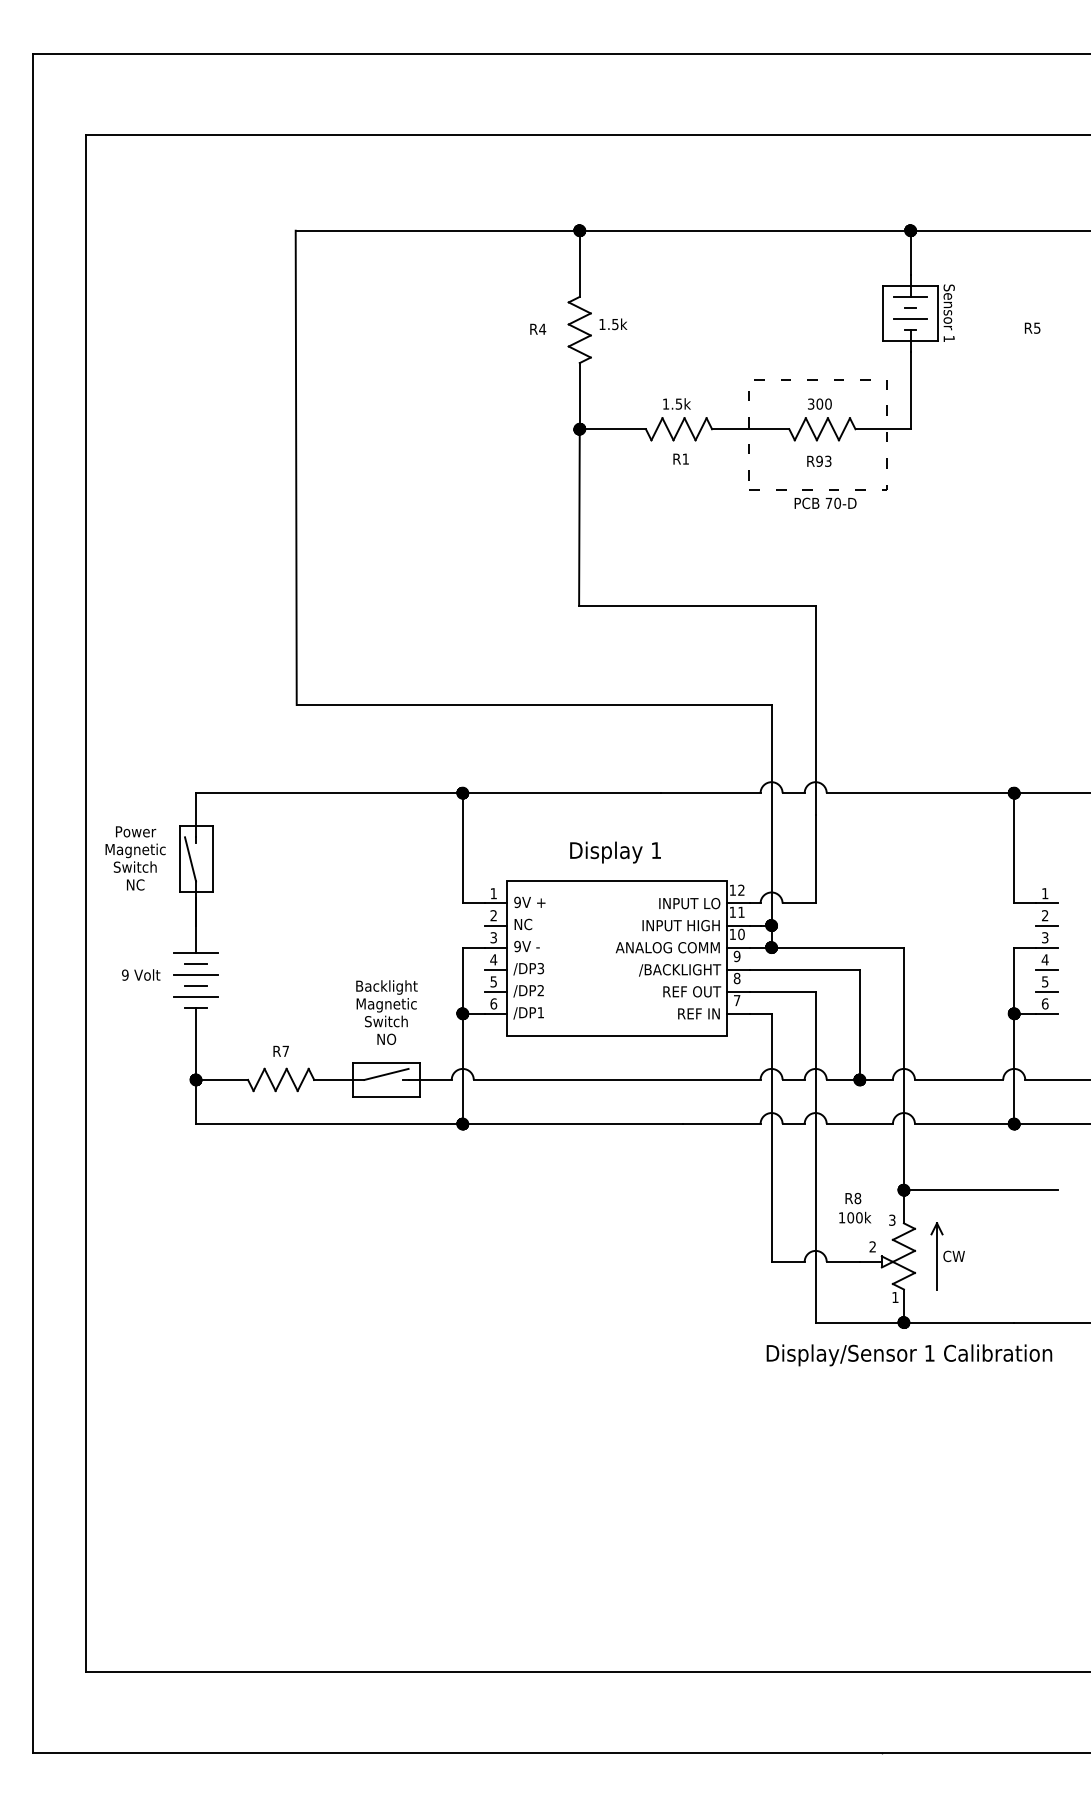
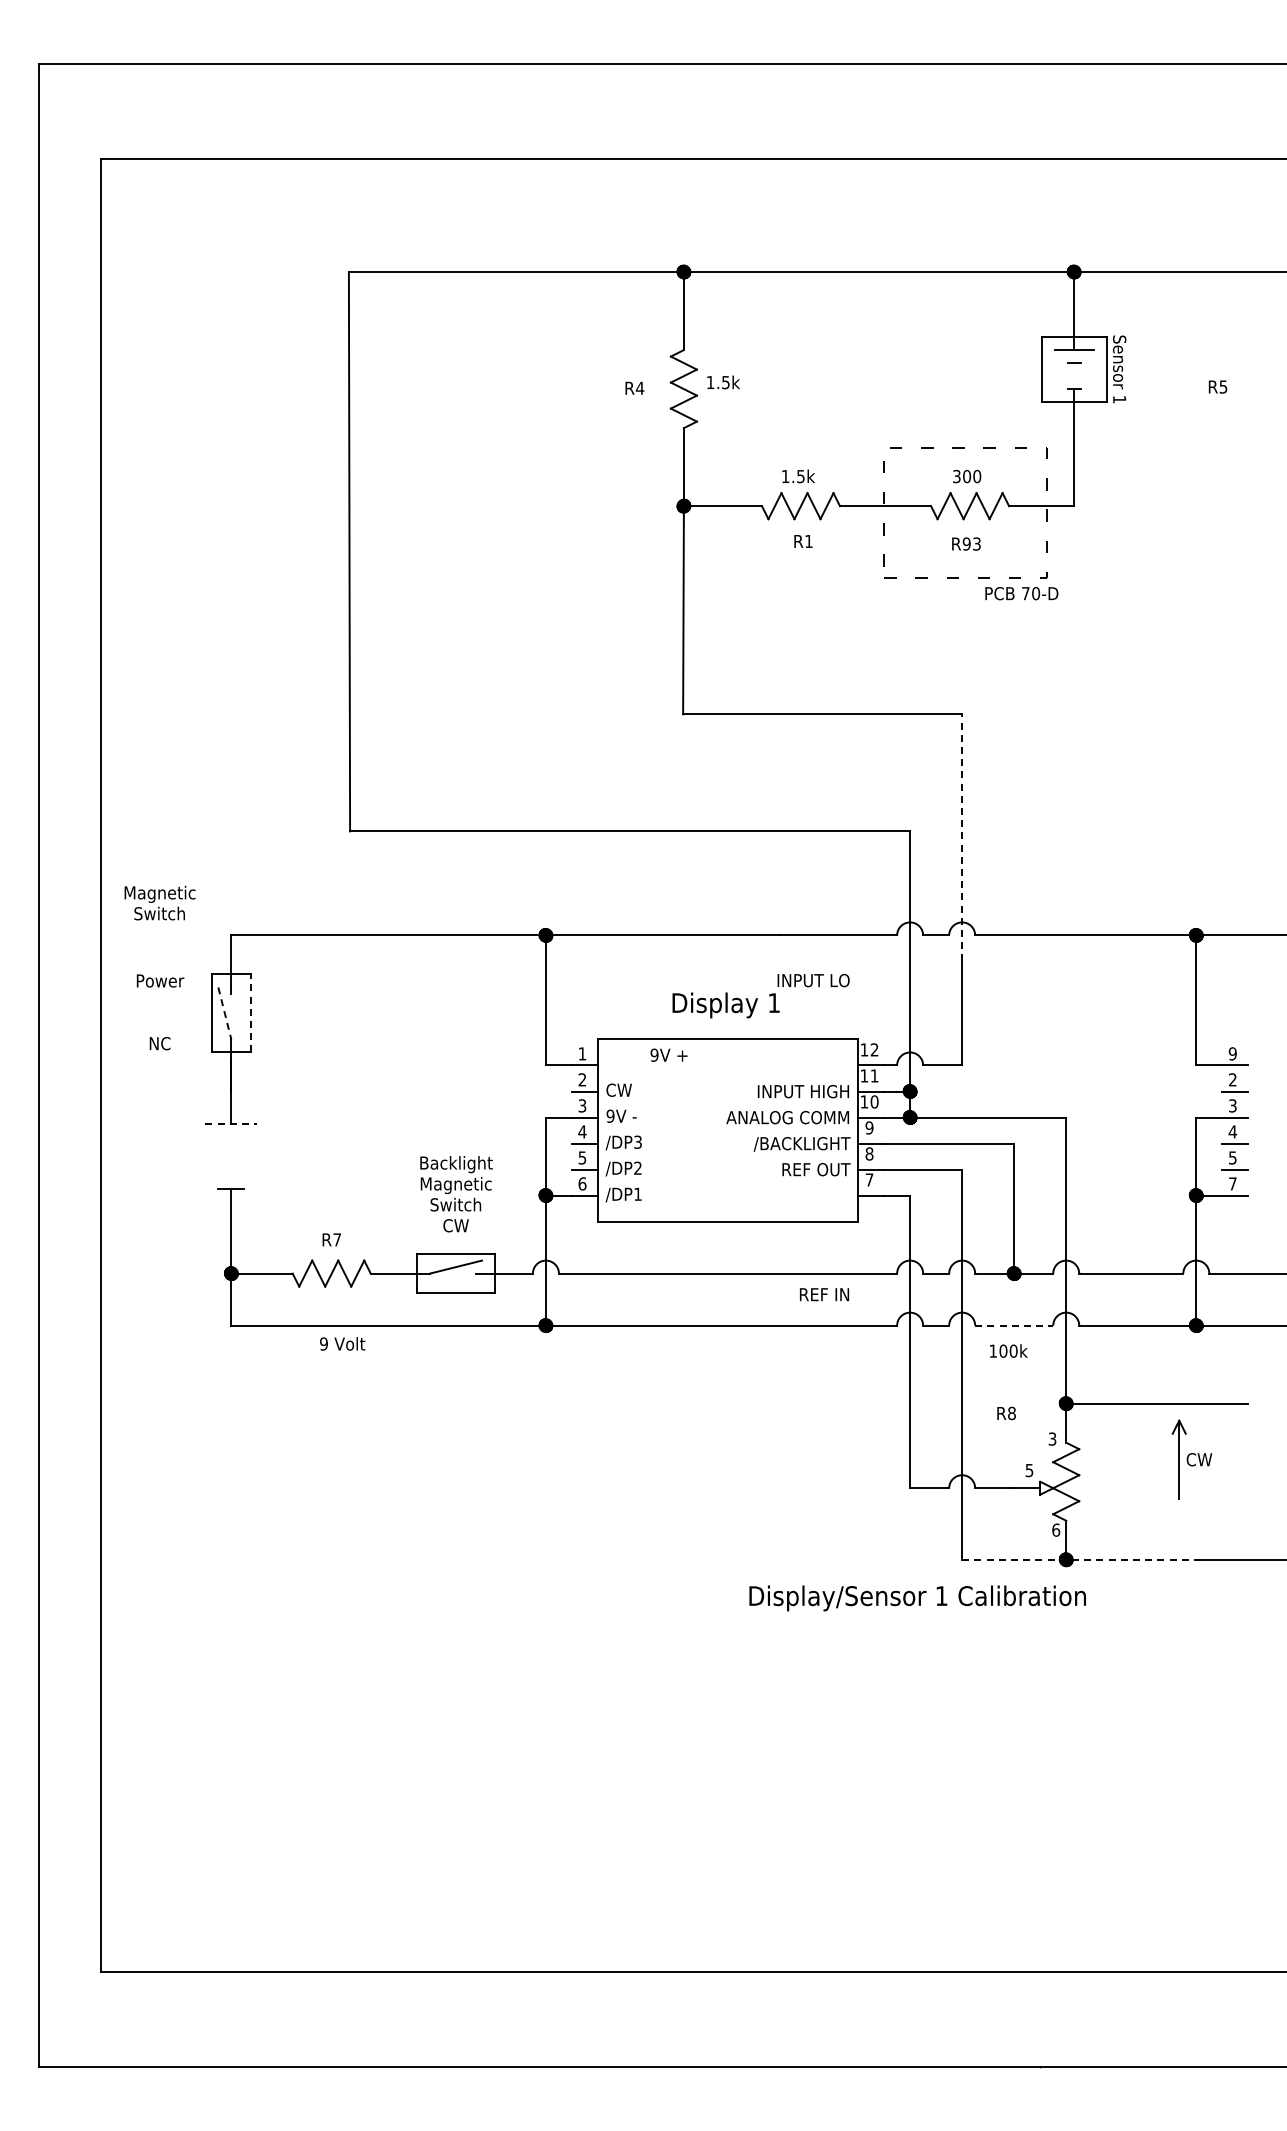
line: (910, 319) -> (1073, 376), removed
text: (825, 503) -> (1021, 593), moved
line: (815, 710) -> (962, 837), solid -> dashed
text: (135, 857) -> (159, 902), moved
line: (212, 858) -> (250, 1012), solid -> dashed
line: (190, 859) -> (224, 1013), solid -> dashed
text: (1044, 893) -> (1232, 1053), 1 -> 9
text: (529, 901) -> (668, 1054), moved
text: (689, 903) -> (813, 980), moved
text: (524, 923) -> (618, 1089), NC -> CW
line: (196, 953) -> (231, 1124), solid -> dashed
line: (196, 964) -> (231, 1137), removed
text: (141, 974) -> (342, 1343), moved
line: (196, 975) -> (231, 1150), removed
line: (196, 986) -> (231, 1163), removed
line: (196, 997) -> (231, 1176), removed
text: (1044, 1003) -> (1232, 1183), 6 -> 7
text: (698, 1013) -> (824, 1294), moved
text: (386, 1039) -> (455, 1225), NO -> CW
line: (860, 1123) -> (1014, 1325), solid -> dashed
text: (854, 1217) -> (1008, 1350), moved
text: (872, 1246) -> (1029, 1470), 2 -> 5
part: (947, 1256) -> (1191, 1459), moved
text: (895, 1296) -> (1056, 1529), 1 -> 6
line: (915, 1322) -> (1079, 1559), solid -> dashed
text: (909, 1355) -> (917, 1598), moved

